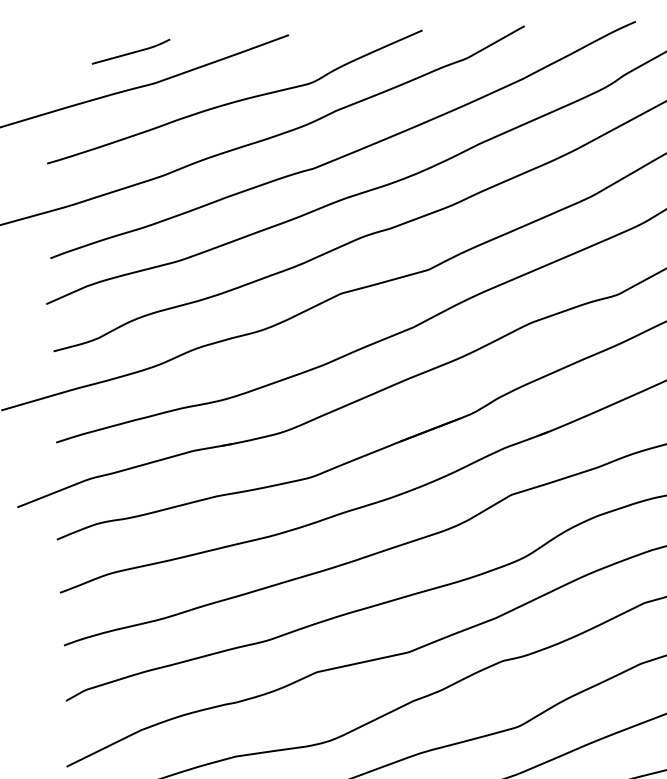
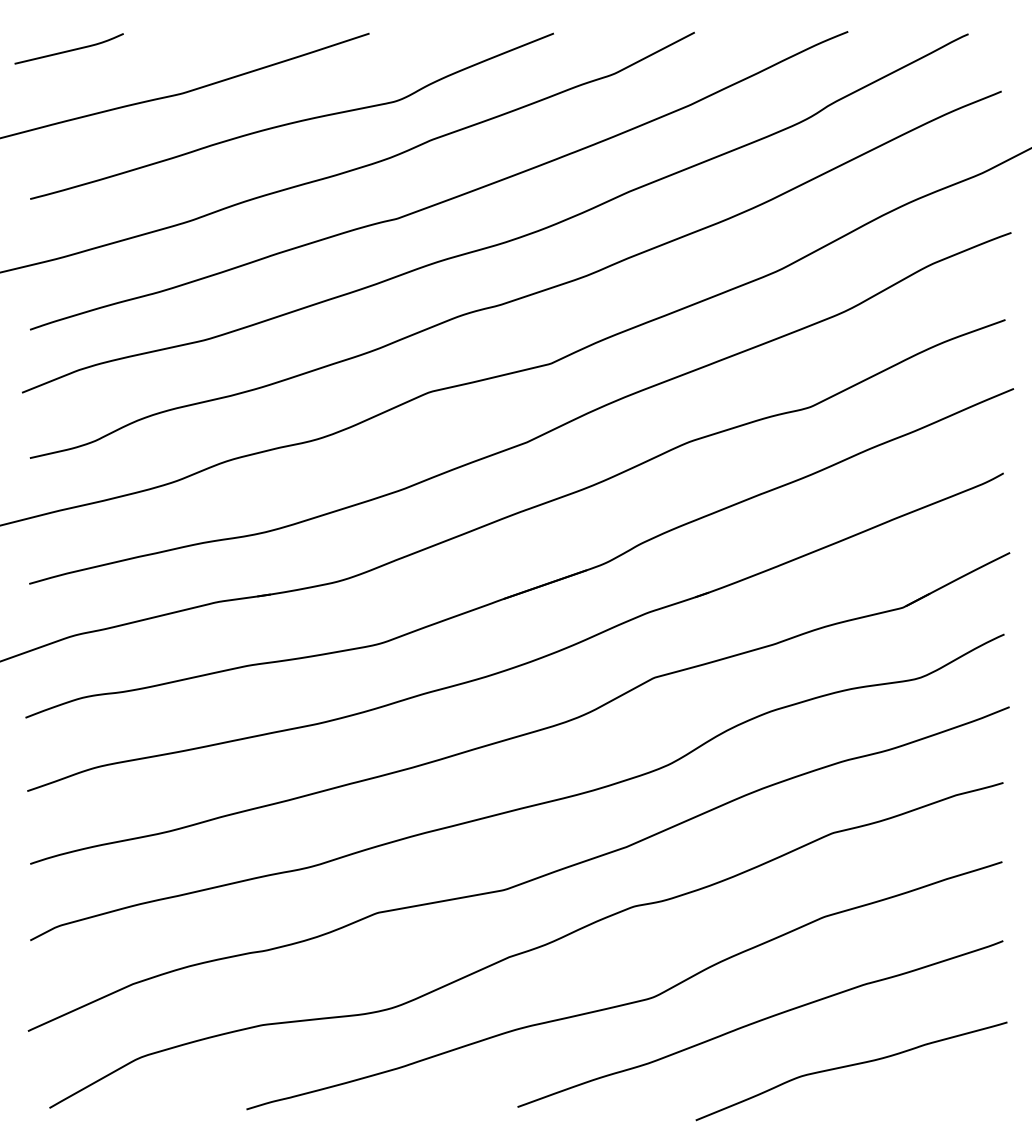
curve: (130, 52) -> (68, 50), moved

